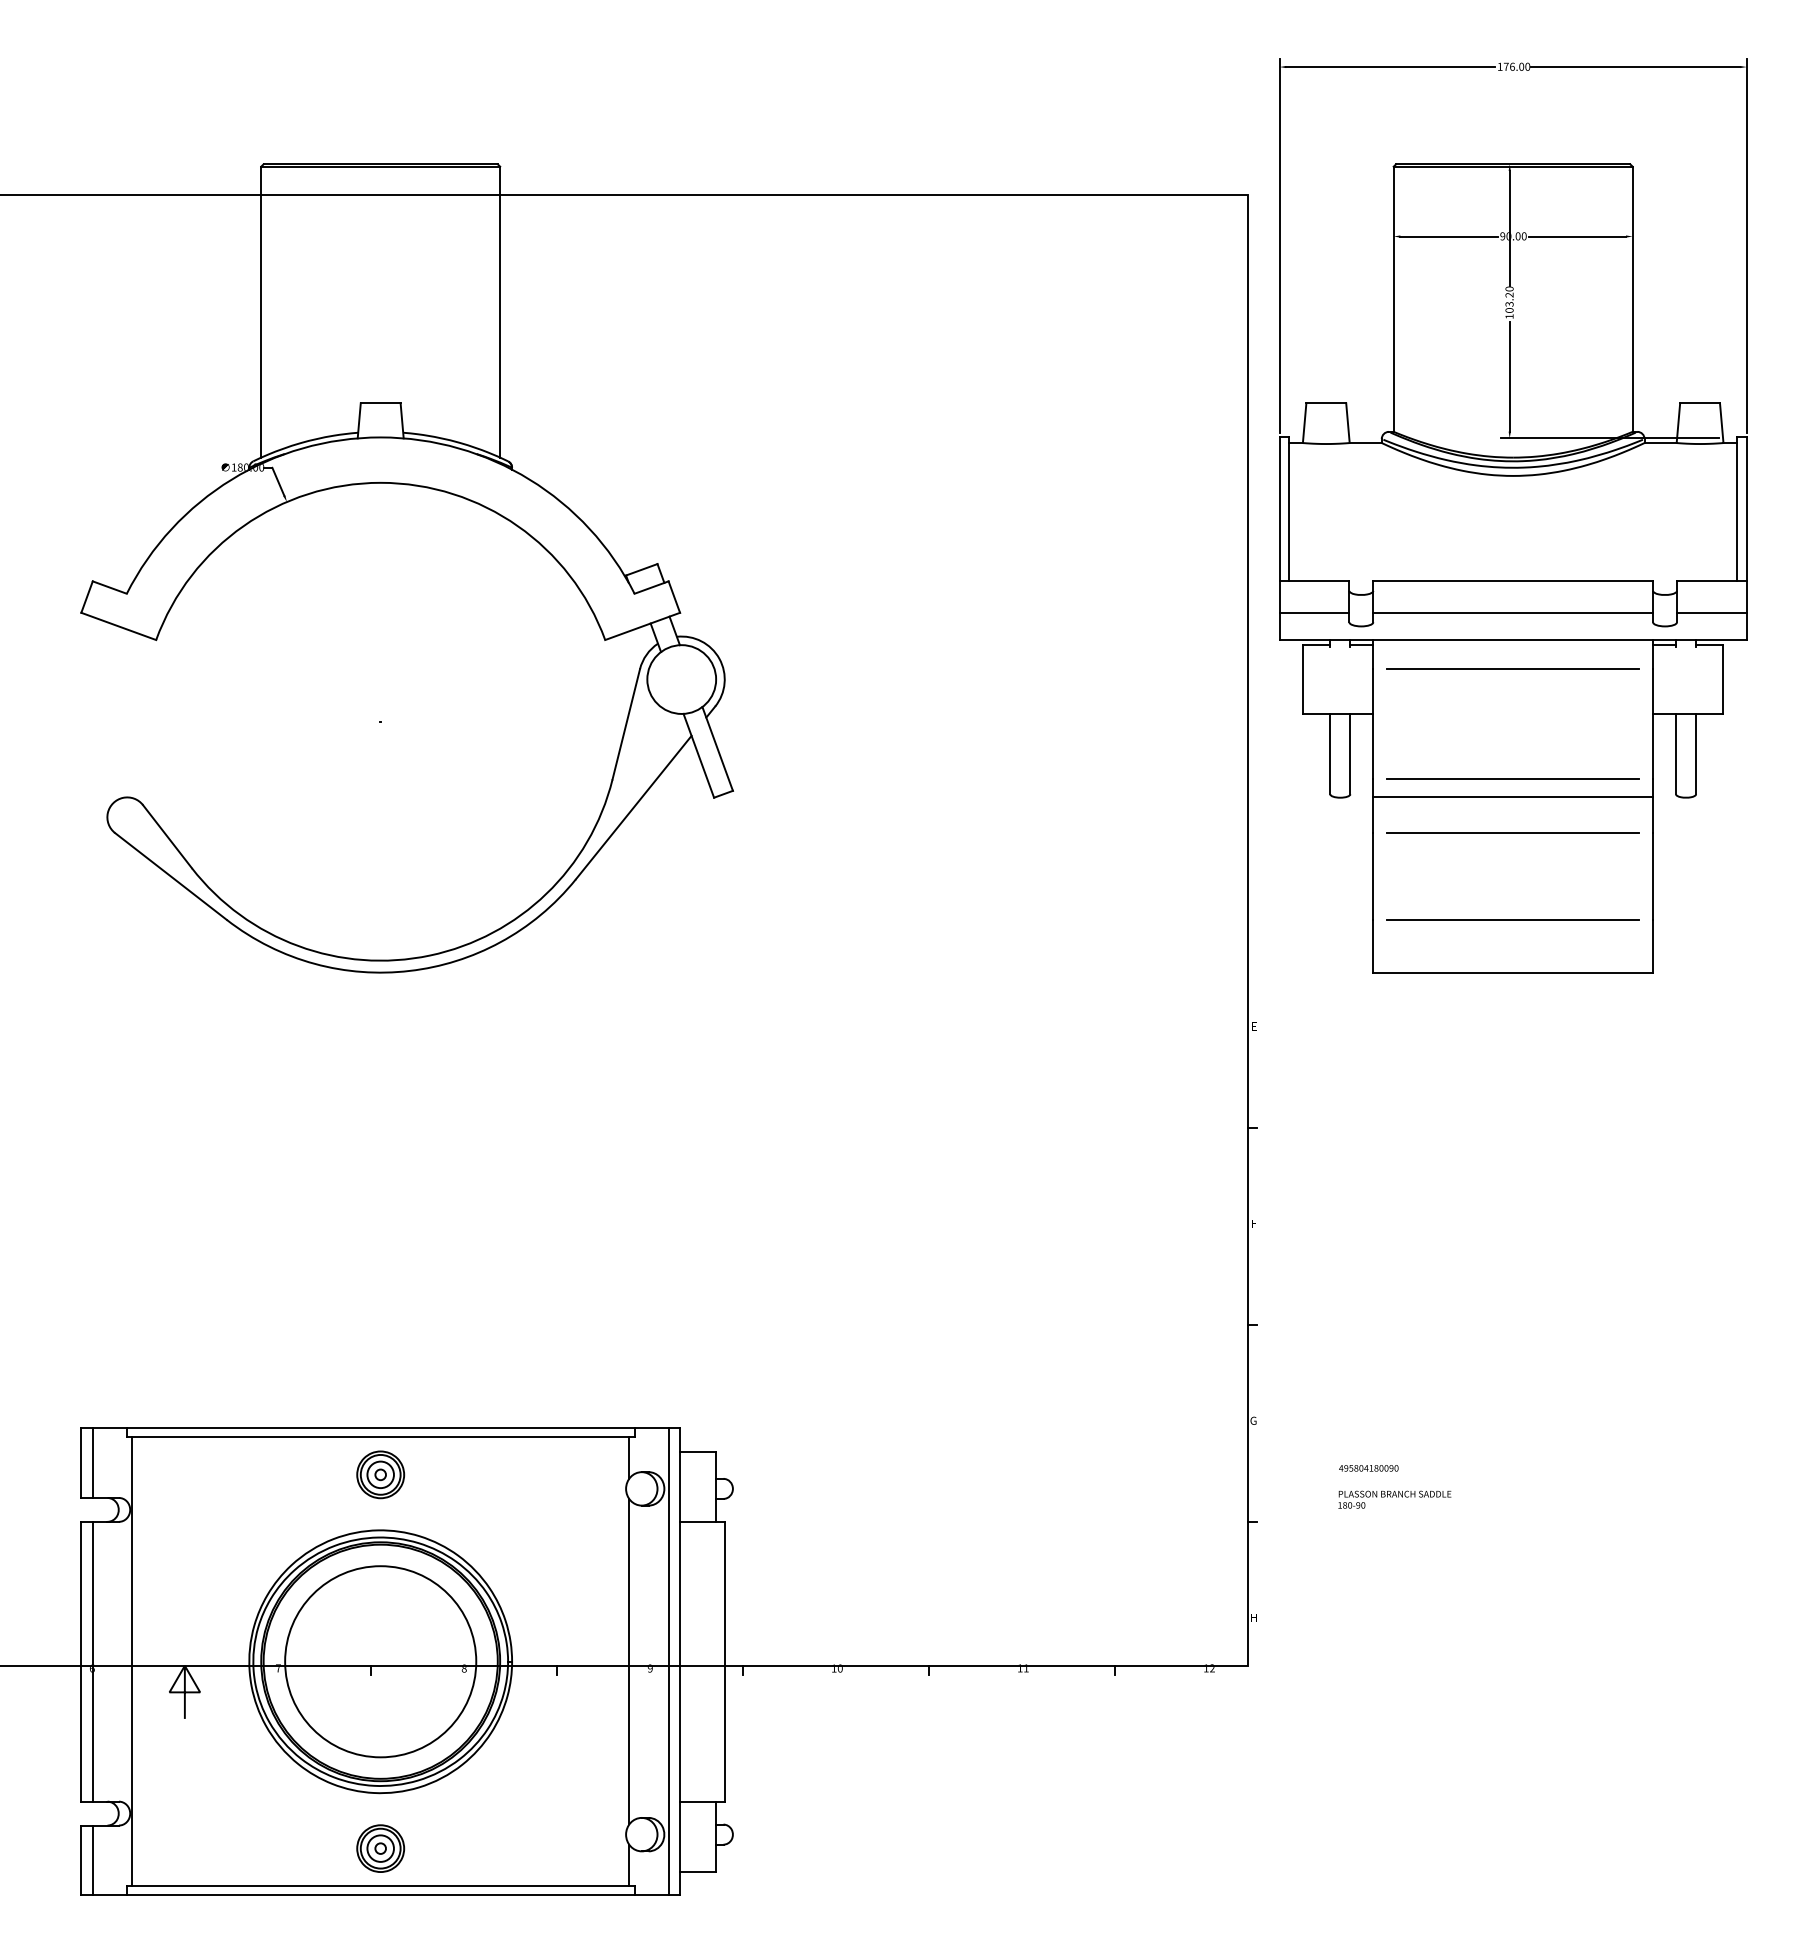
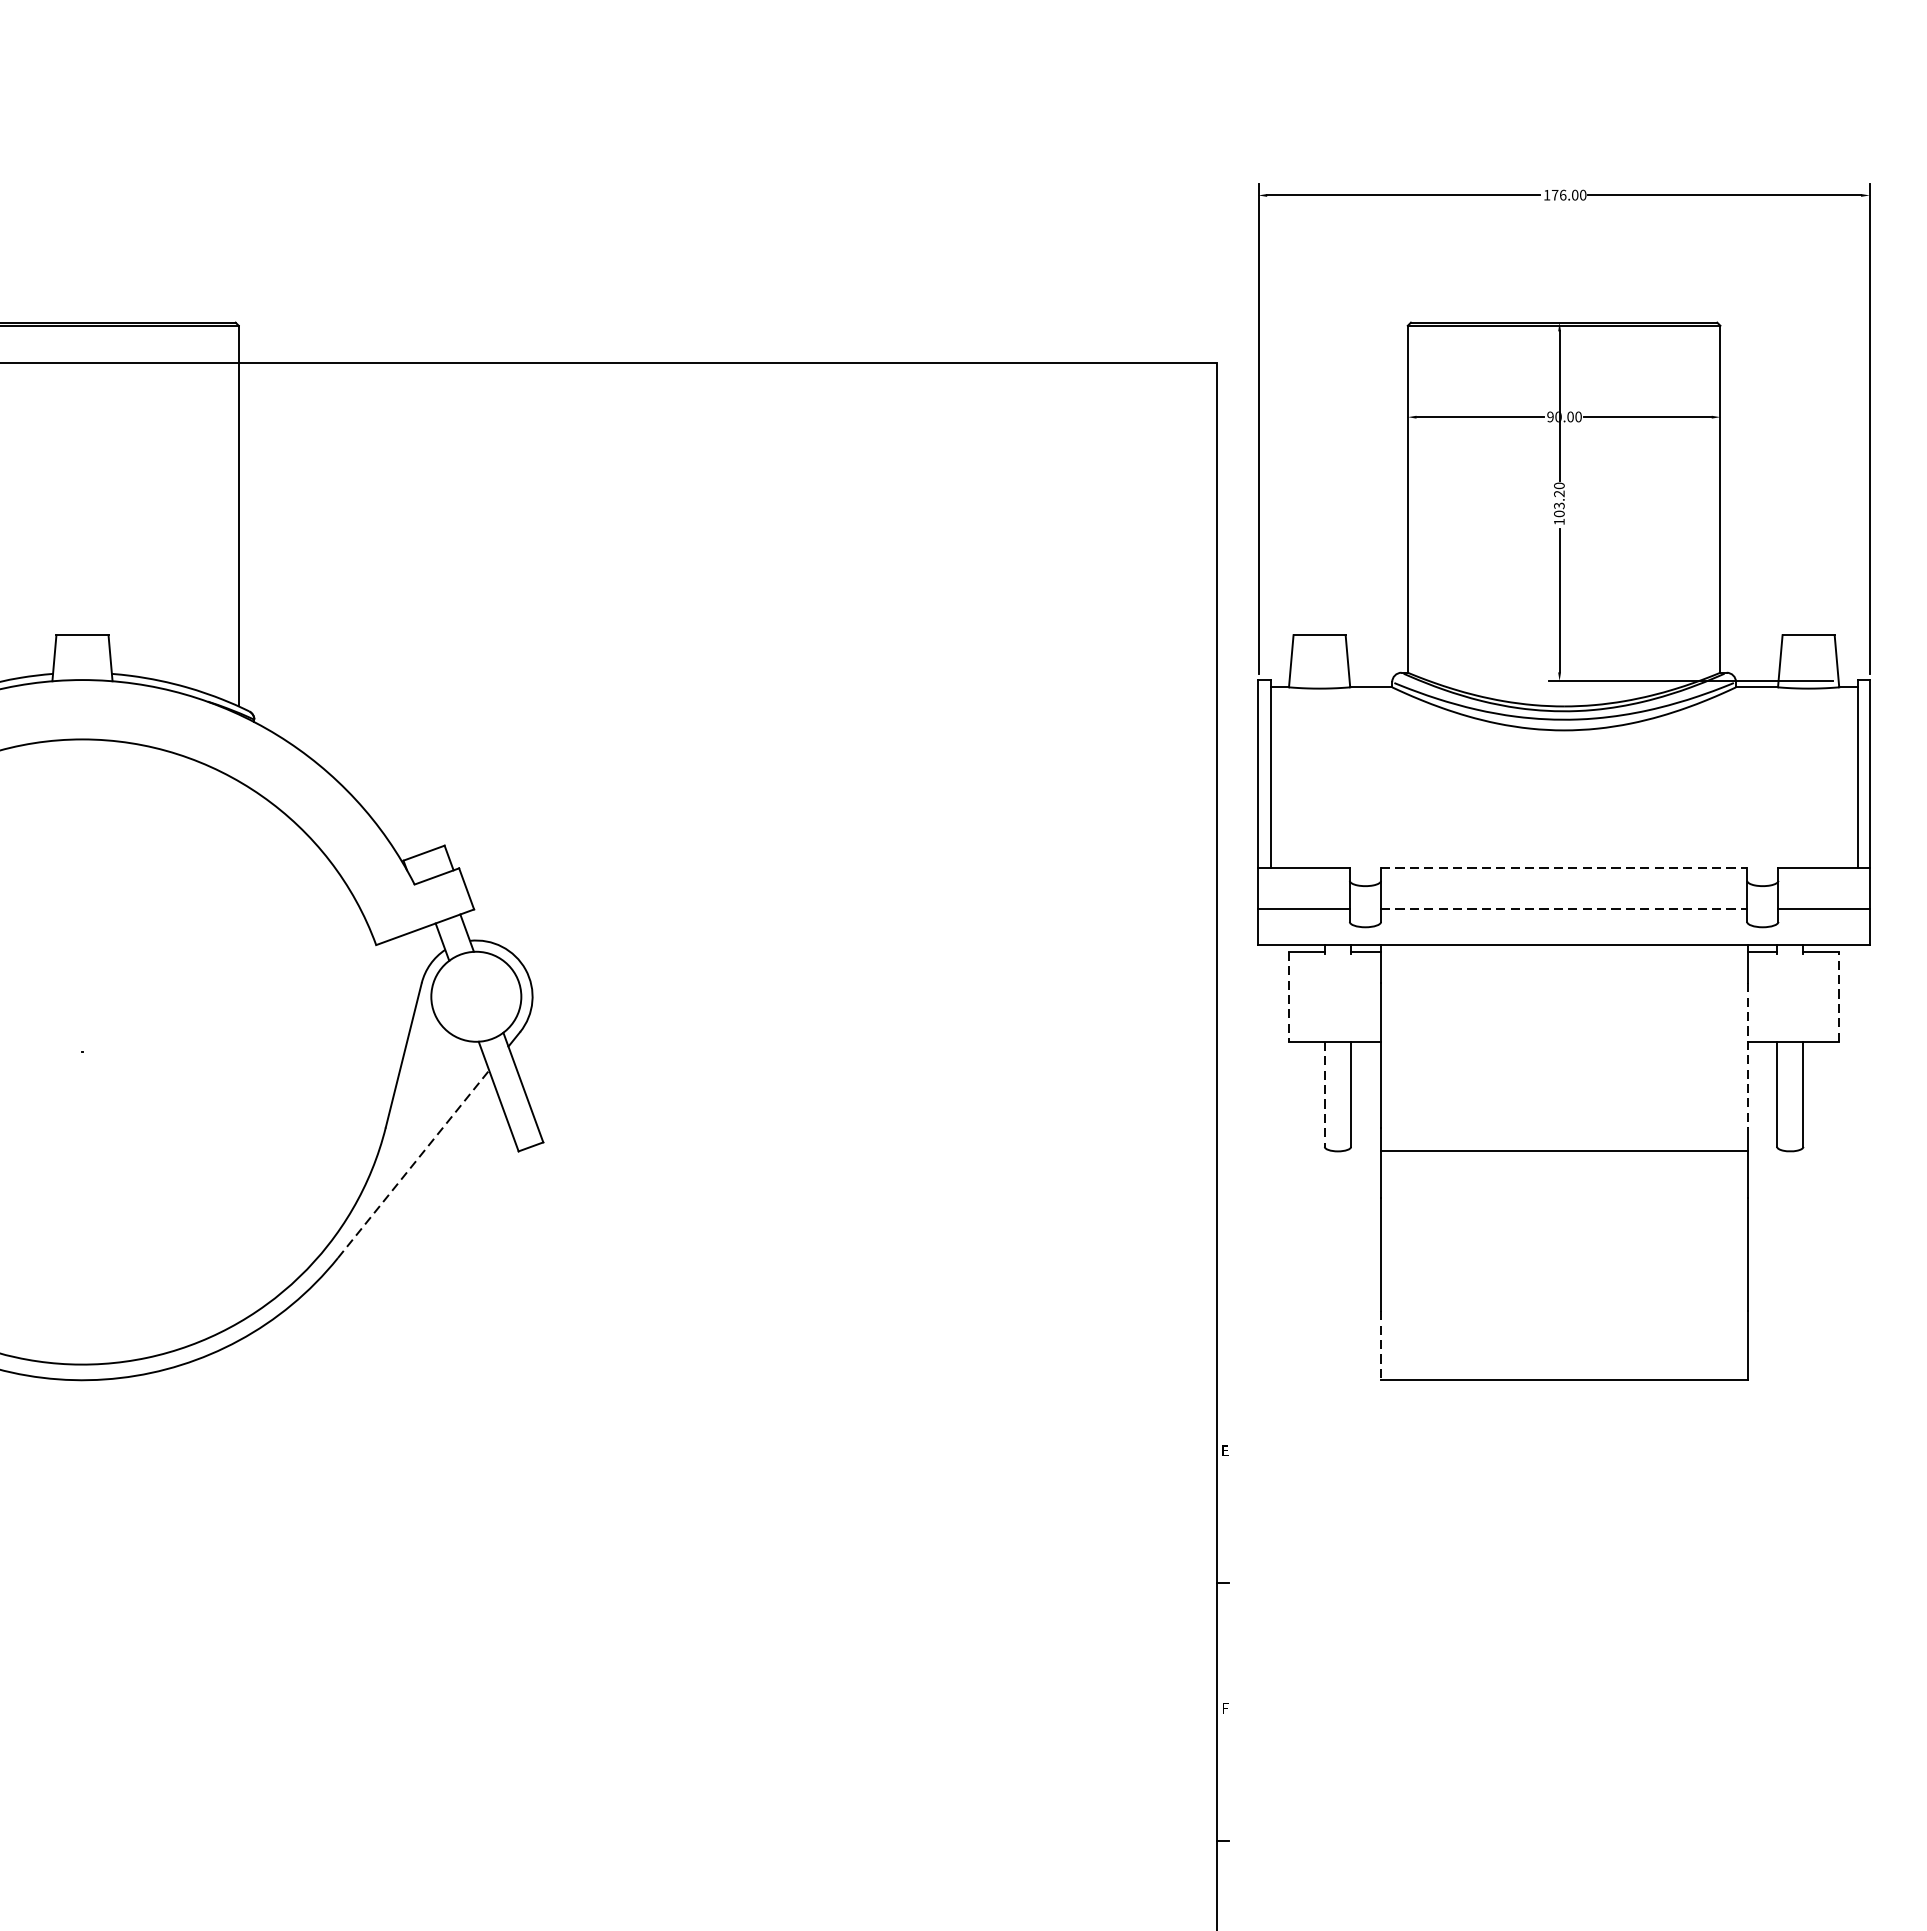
line: (1513, 581) -> (1564, 868), solid -> dashed
line: (1513, 612) -> (1564, 909), solid -> dashed
line: (1513, 669) -> (1564, 983), removed
line: (1723, 679) -> (1839, 996), solid -> dashed
line: (1302, 680) -> (1288, 998), solid -> dashed
line: (1653, 724) -> (1747, 1055), solid -> dashed
line: (1330, 754) -> (1325, 1094), solid -> dashed
line: (1513, 779) -> (1564, 1127), removed
line: (634, 807) -> (414, 1164), solid -> dashed
line: (1513, 833) -> (1564, 1198), removed
line: (1513, 919) -> (1564, 1310), removed
line: (1373, 946) -> (1381, 1346), solid -> dashed

